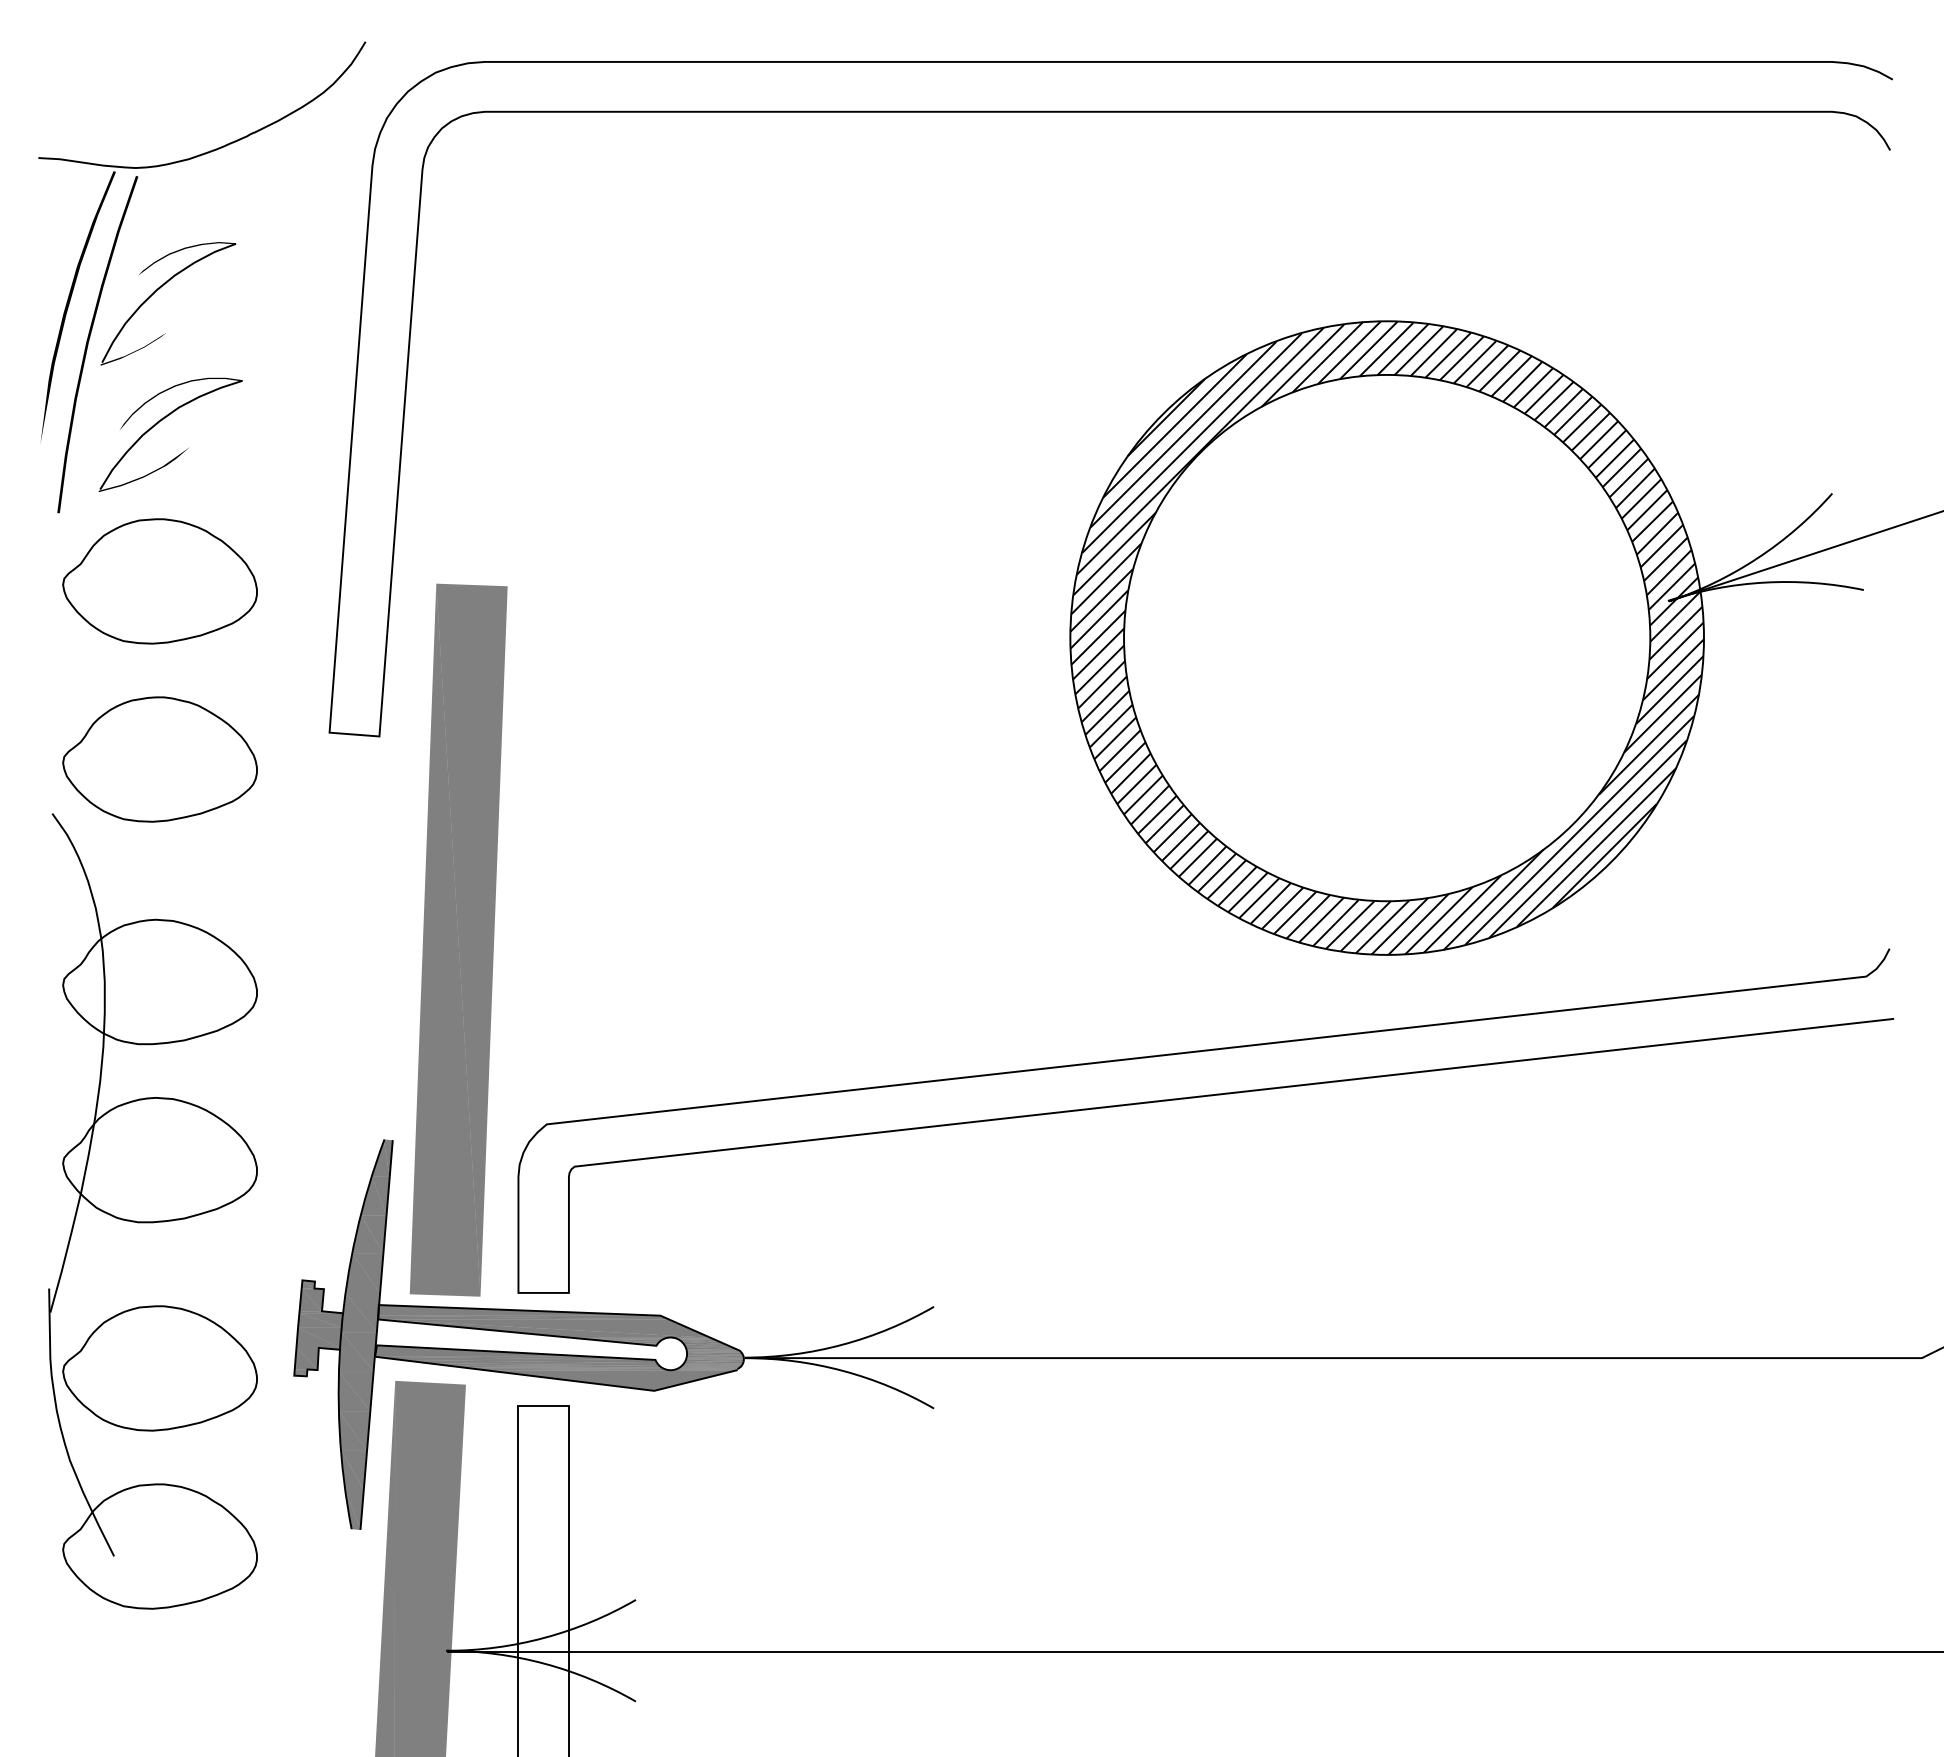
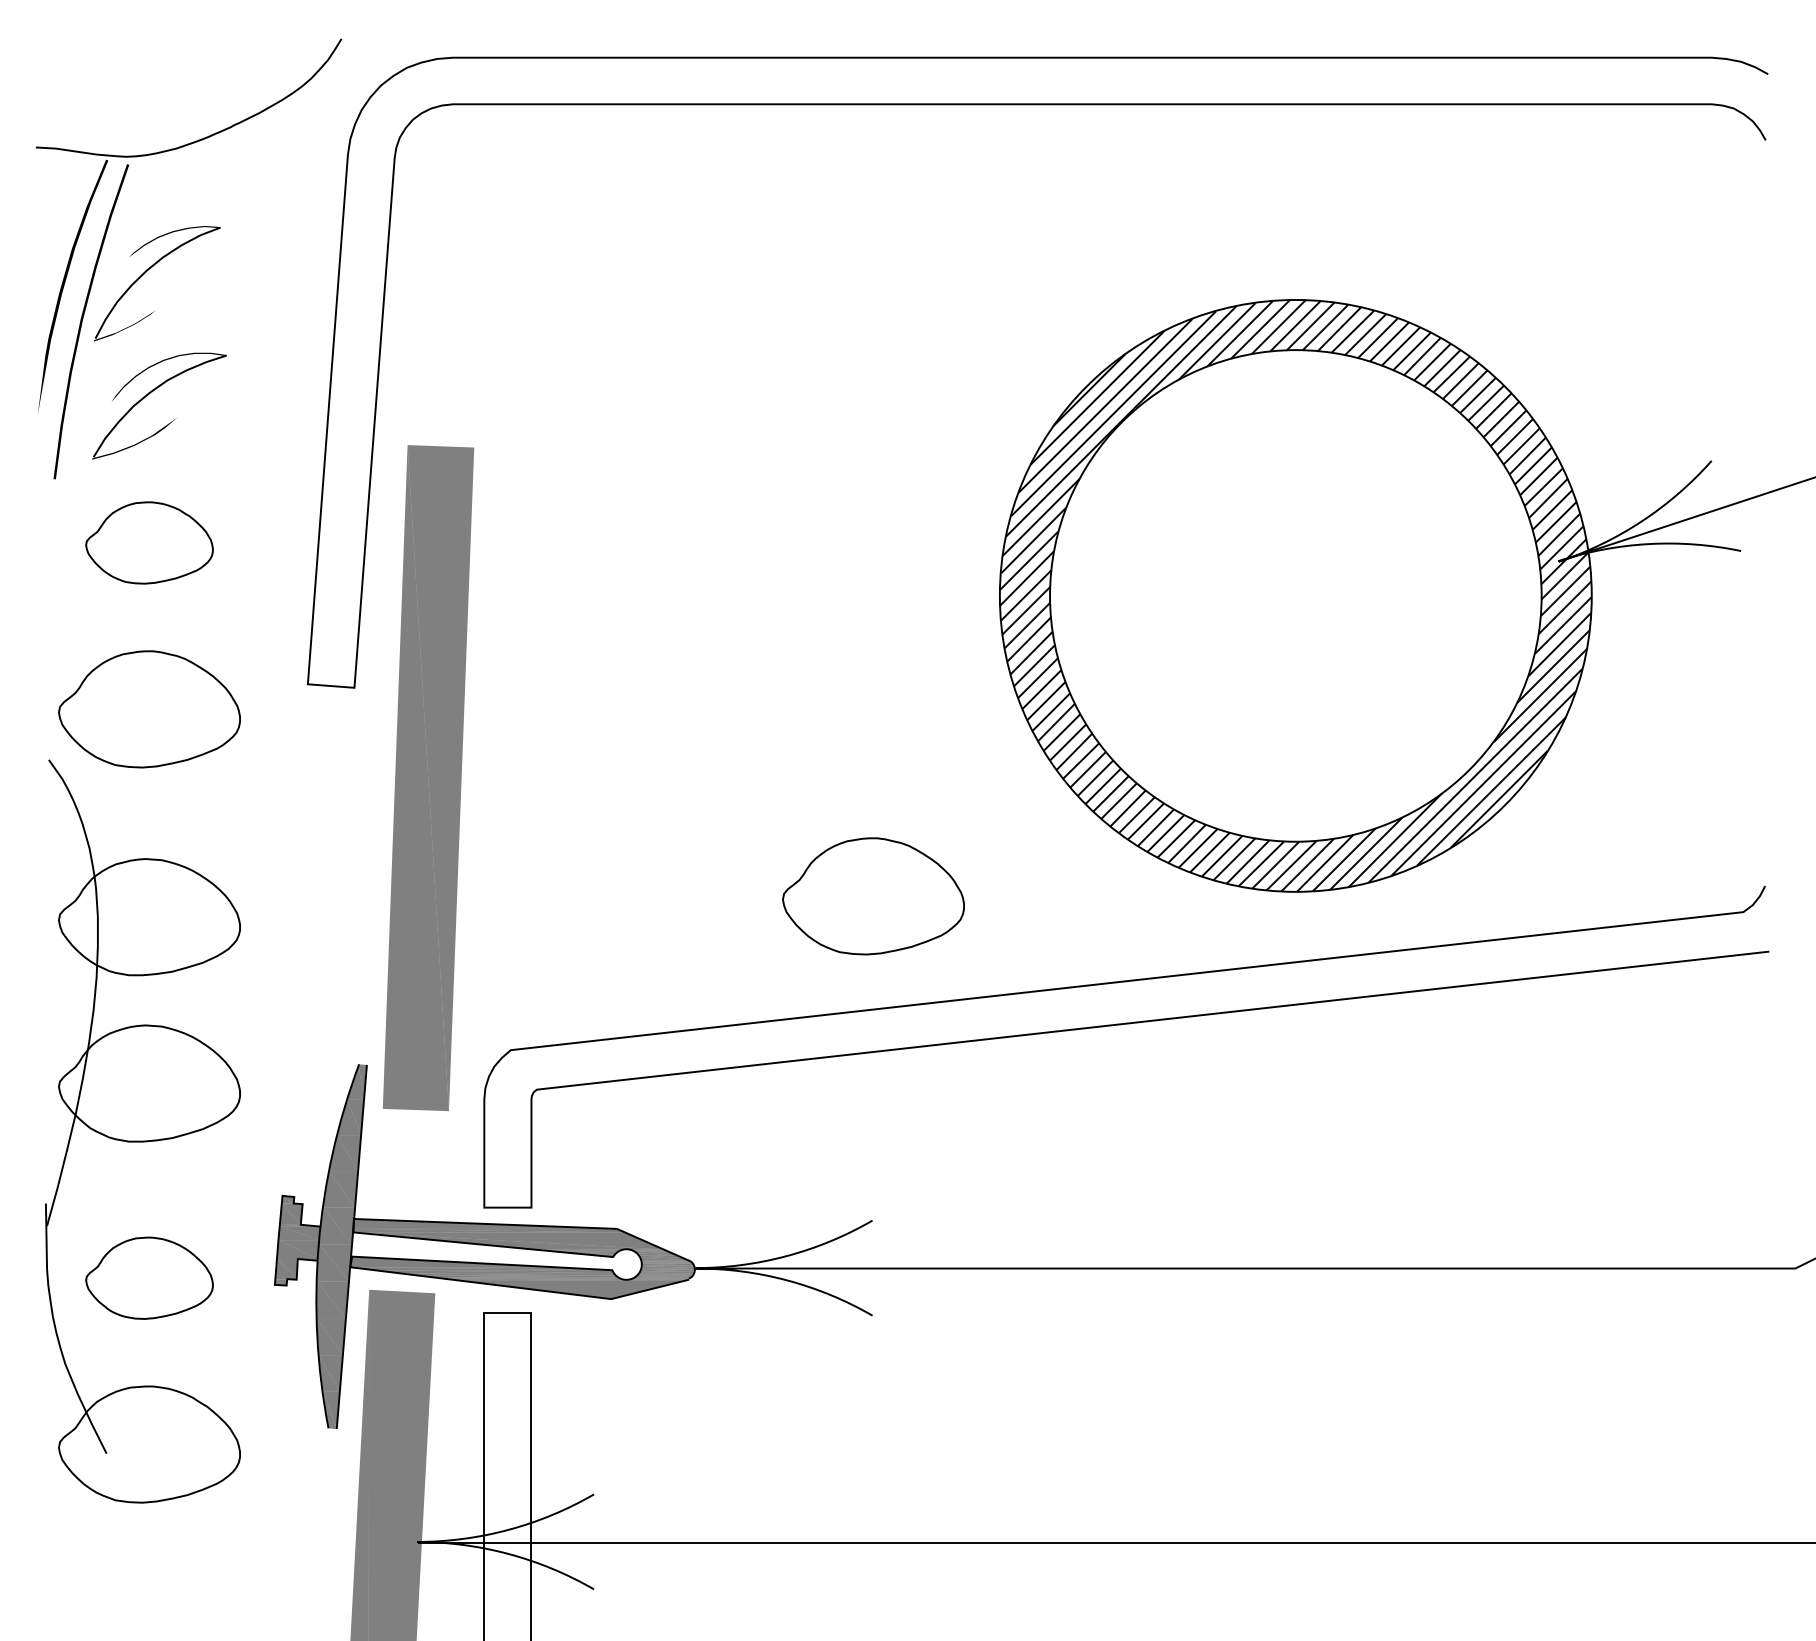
part: (160, 580) -> (149, 542), size x0.7
part: (458, 939) -> (428, 777), moved
part: (935, 959) -> (873, 896), added
part: (160, 1368) -> (149, 1278), size x0.7

